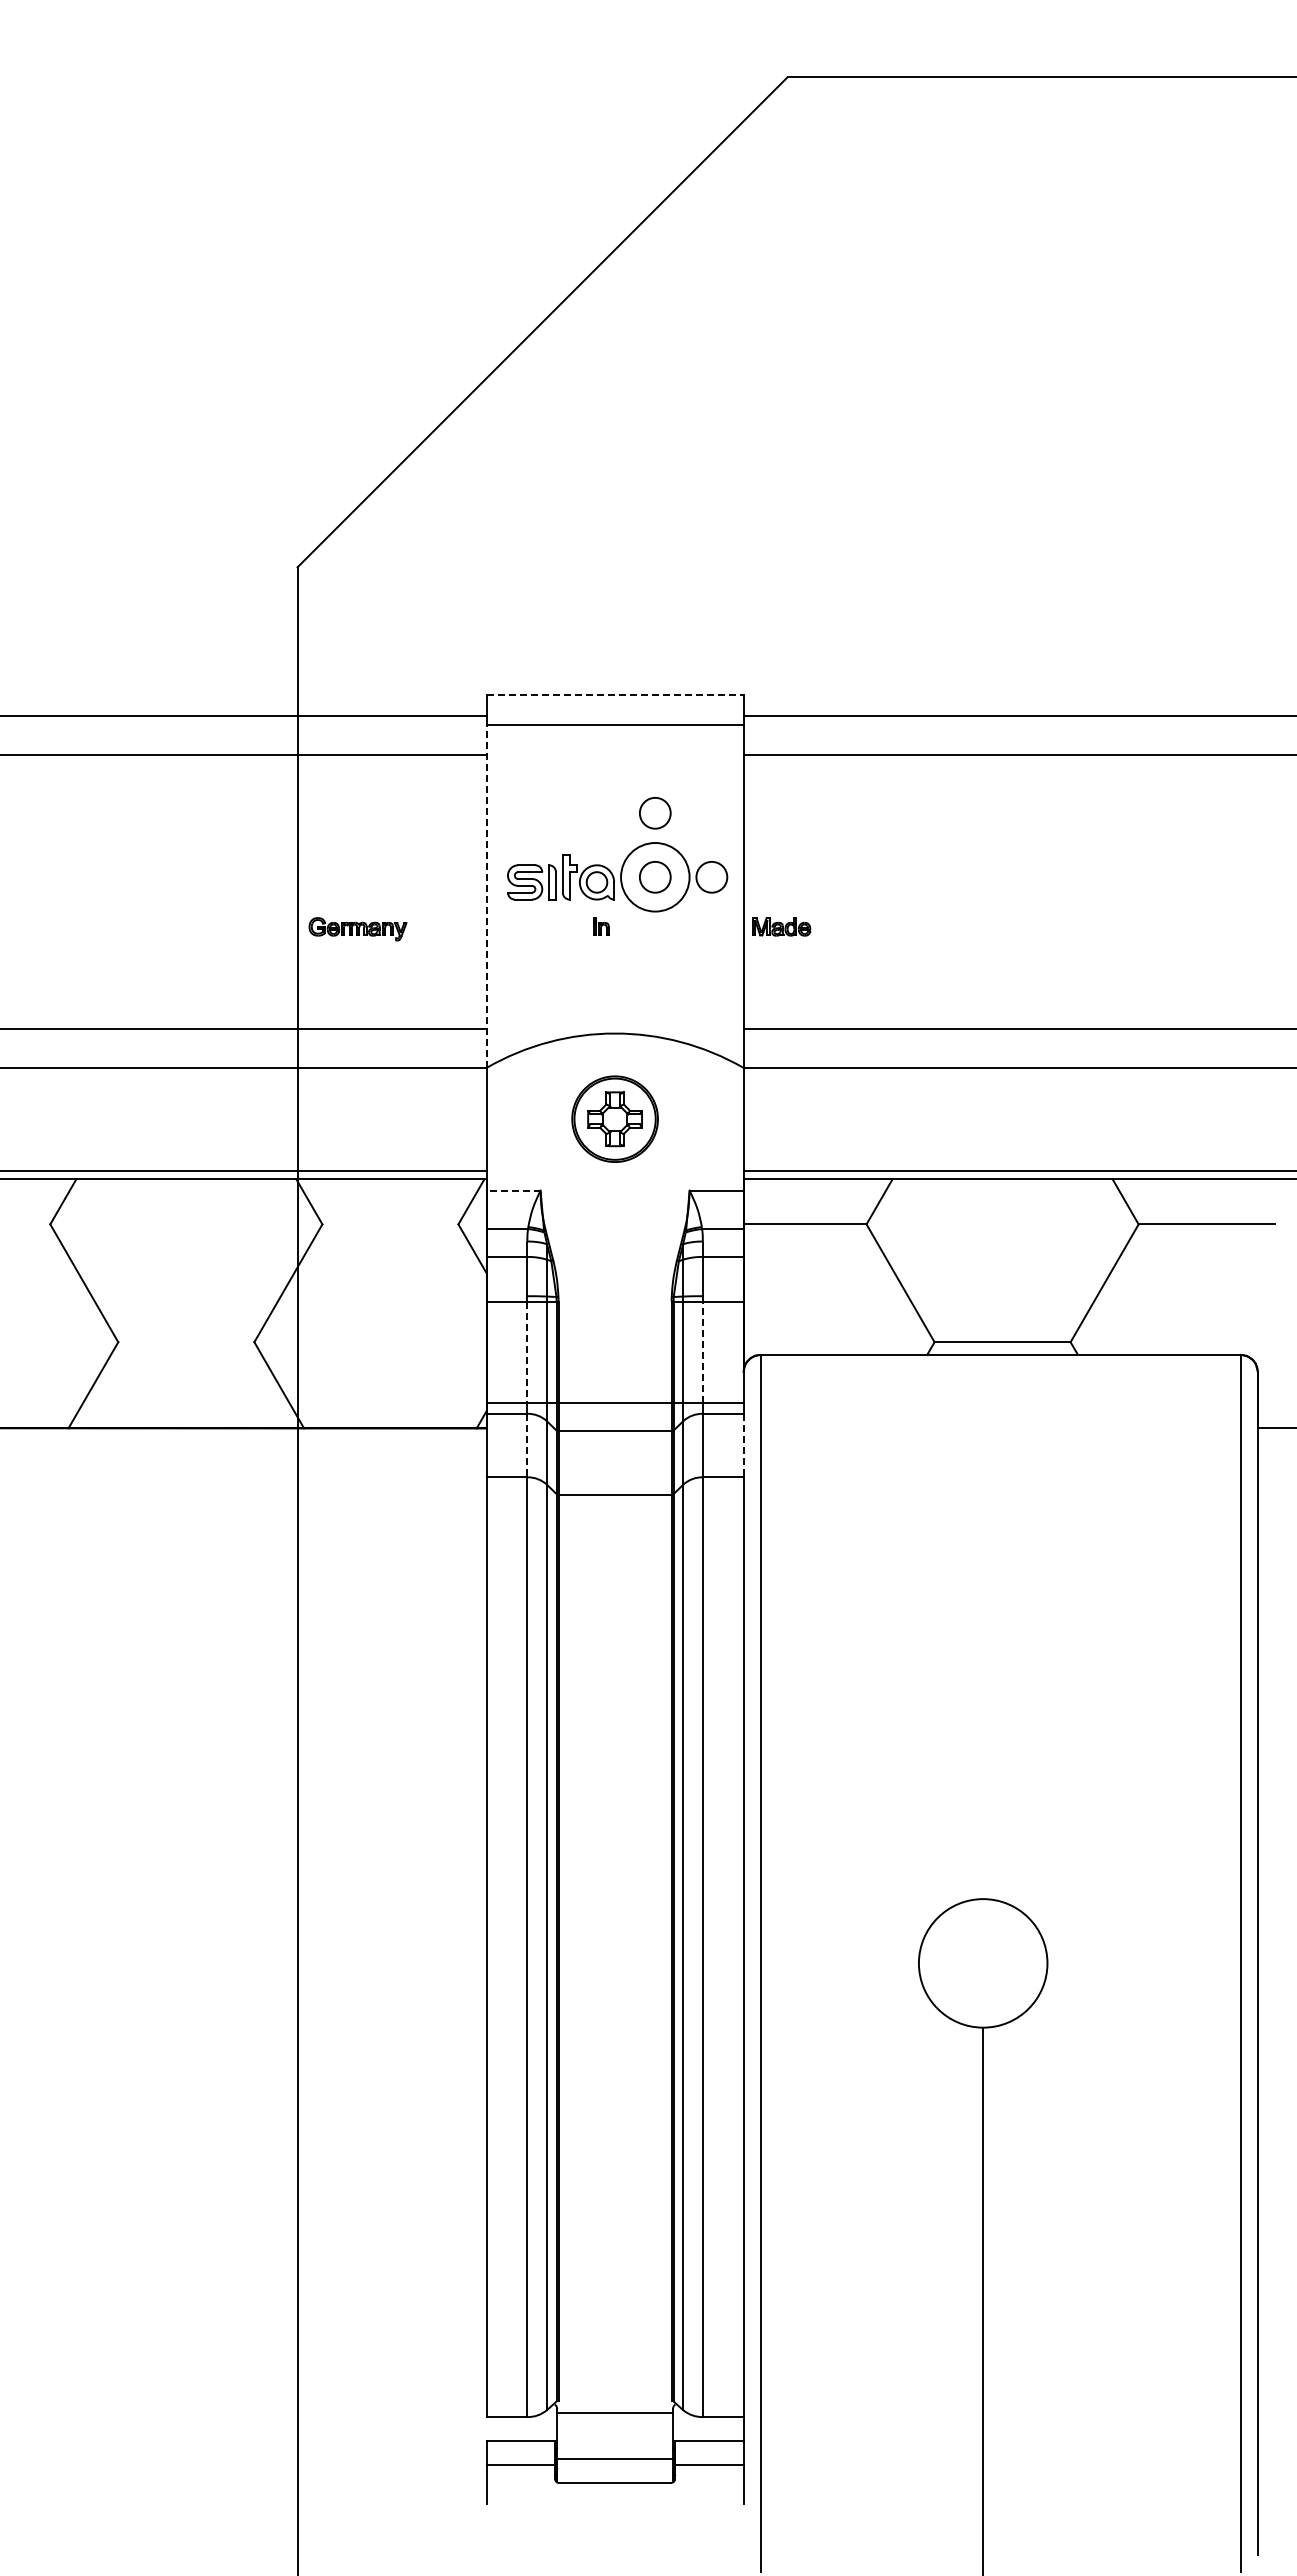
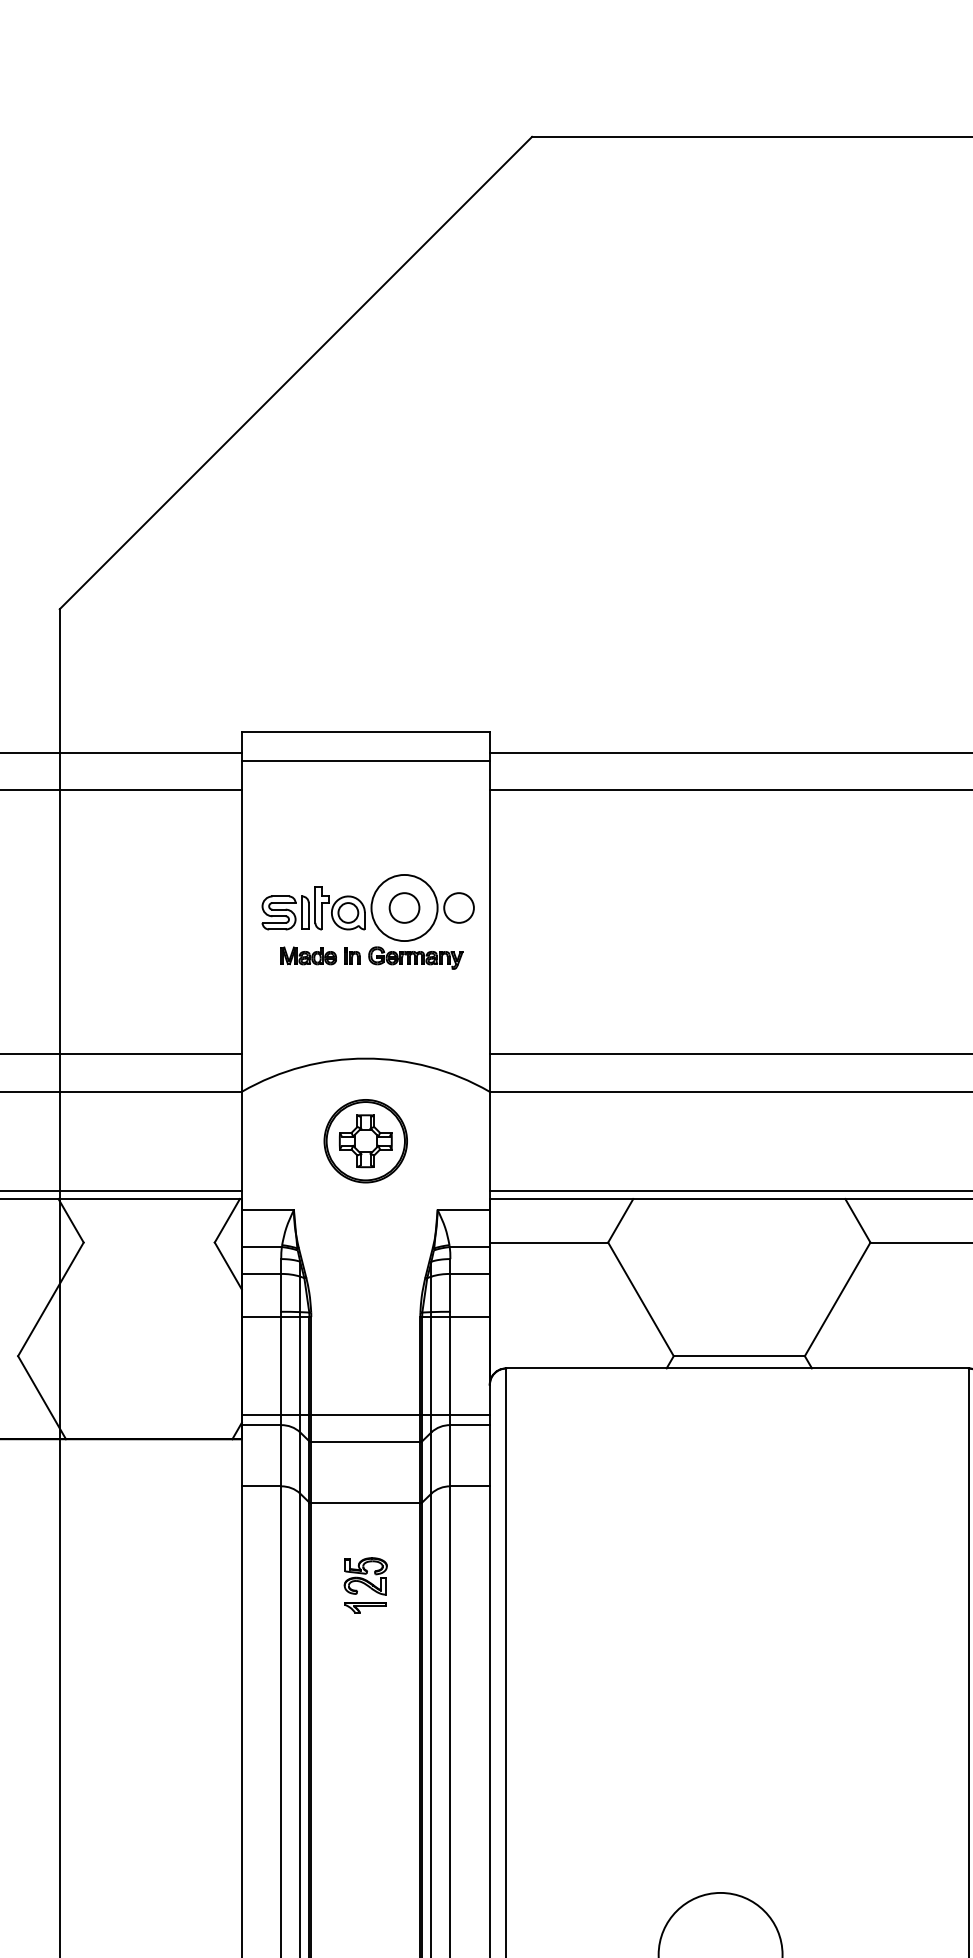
line: (615, 695) -> (366, 732), dashed -> solid
circle: (655, 813) -> (404, 846), removed
line: (486, 895) -> (241, 925), dashed -> solid
part: (781, 926) -> (308, 955), moved
part: (357, 929) -> (415, 958), moved
line: (513, 1190) -> (267, 1209), dashed -> solid
line: (527, 1352) -> (281, 1366), dashed -> solid
line: (702, 1352) -> (450, 1366), dashed -> solid
line: (527, 1445) -> (281, 1455), dashed -> solid
line: (743, 1445) -> (489, 1455), dashed -> solid
part: (614, 1579) -> (365, 1584), added

